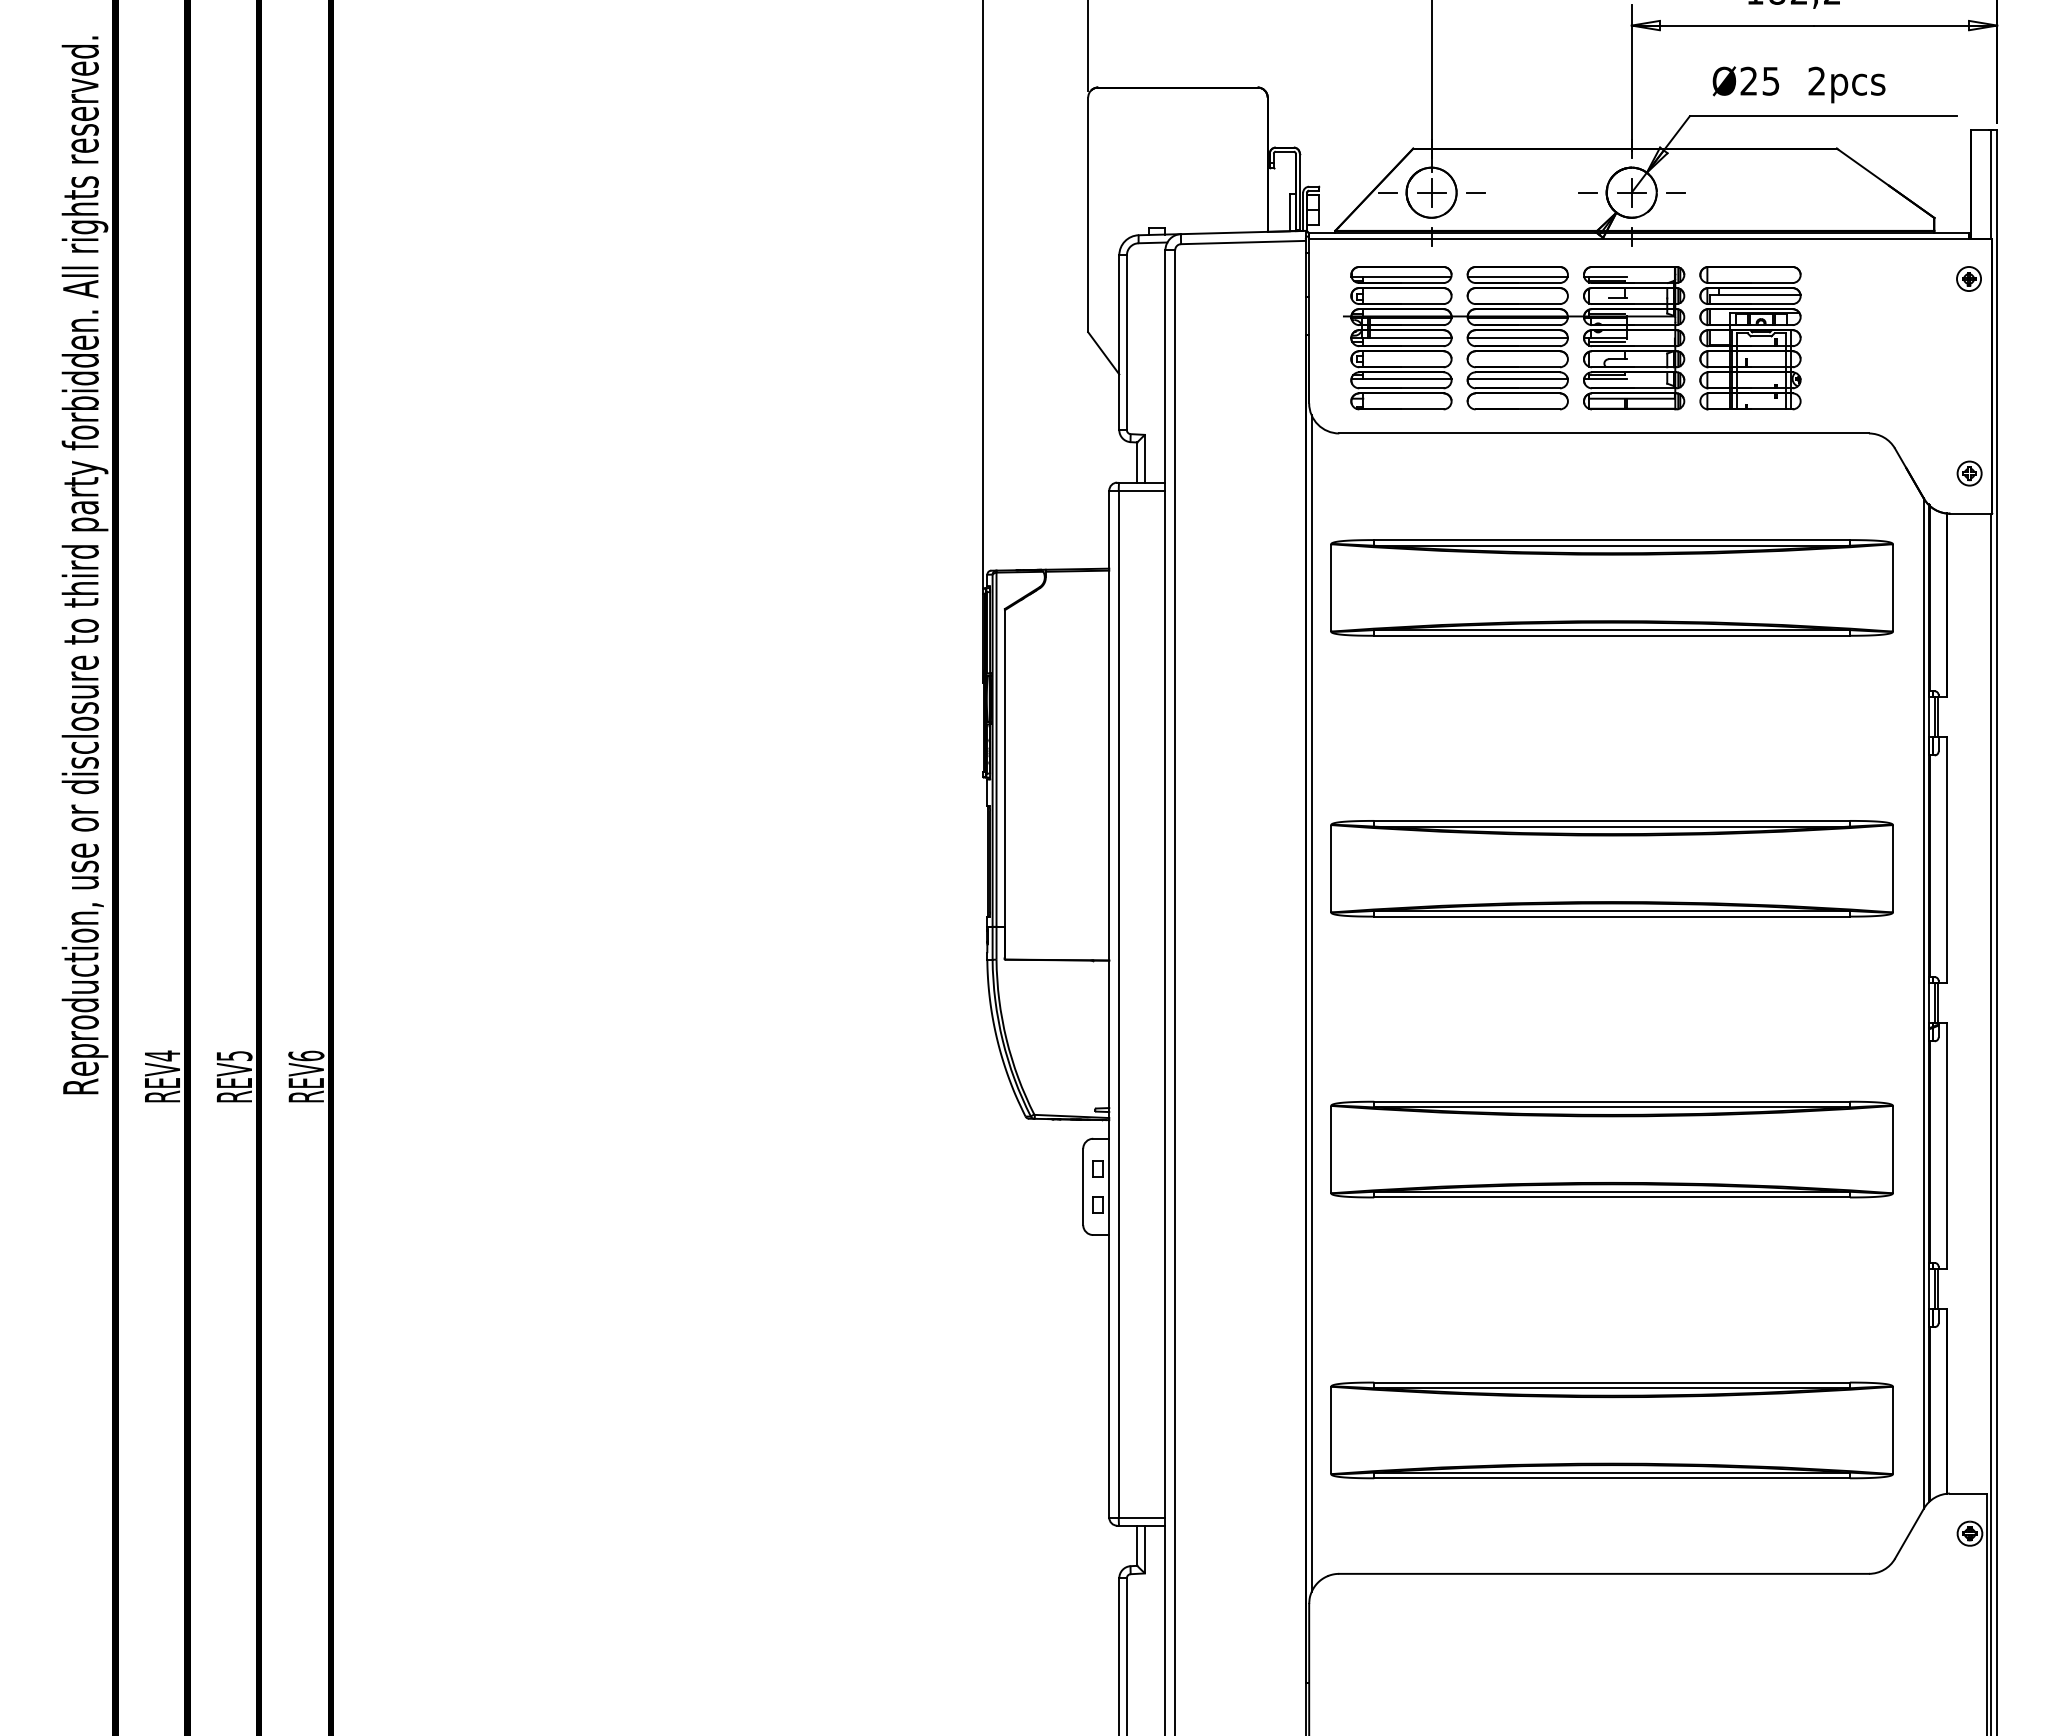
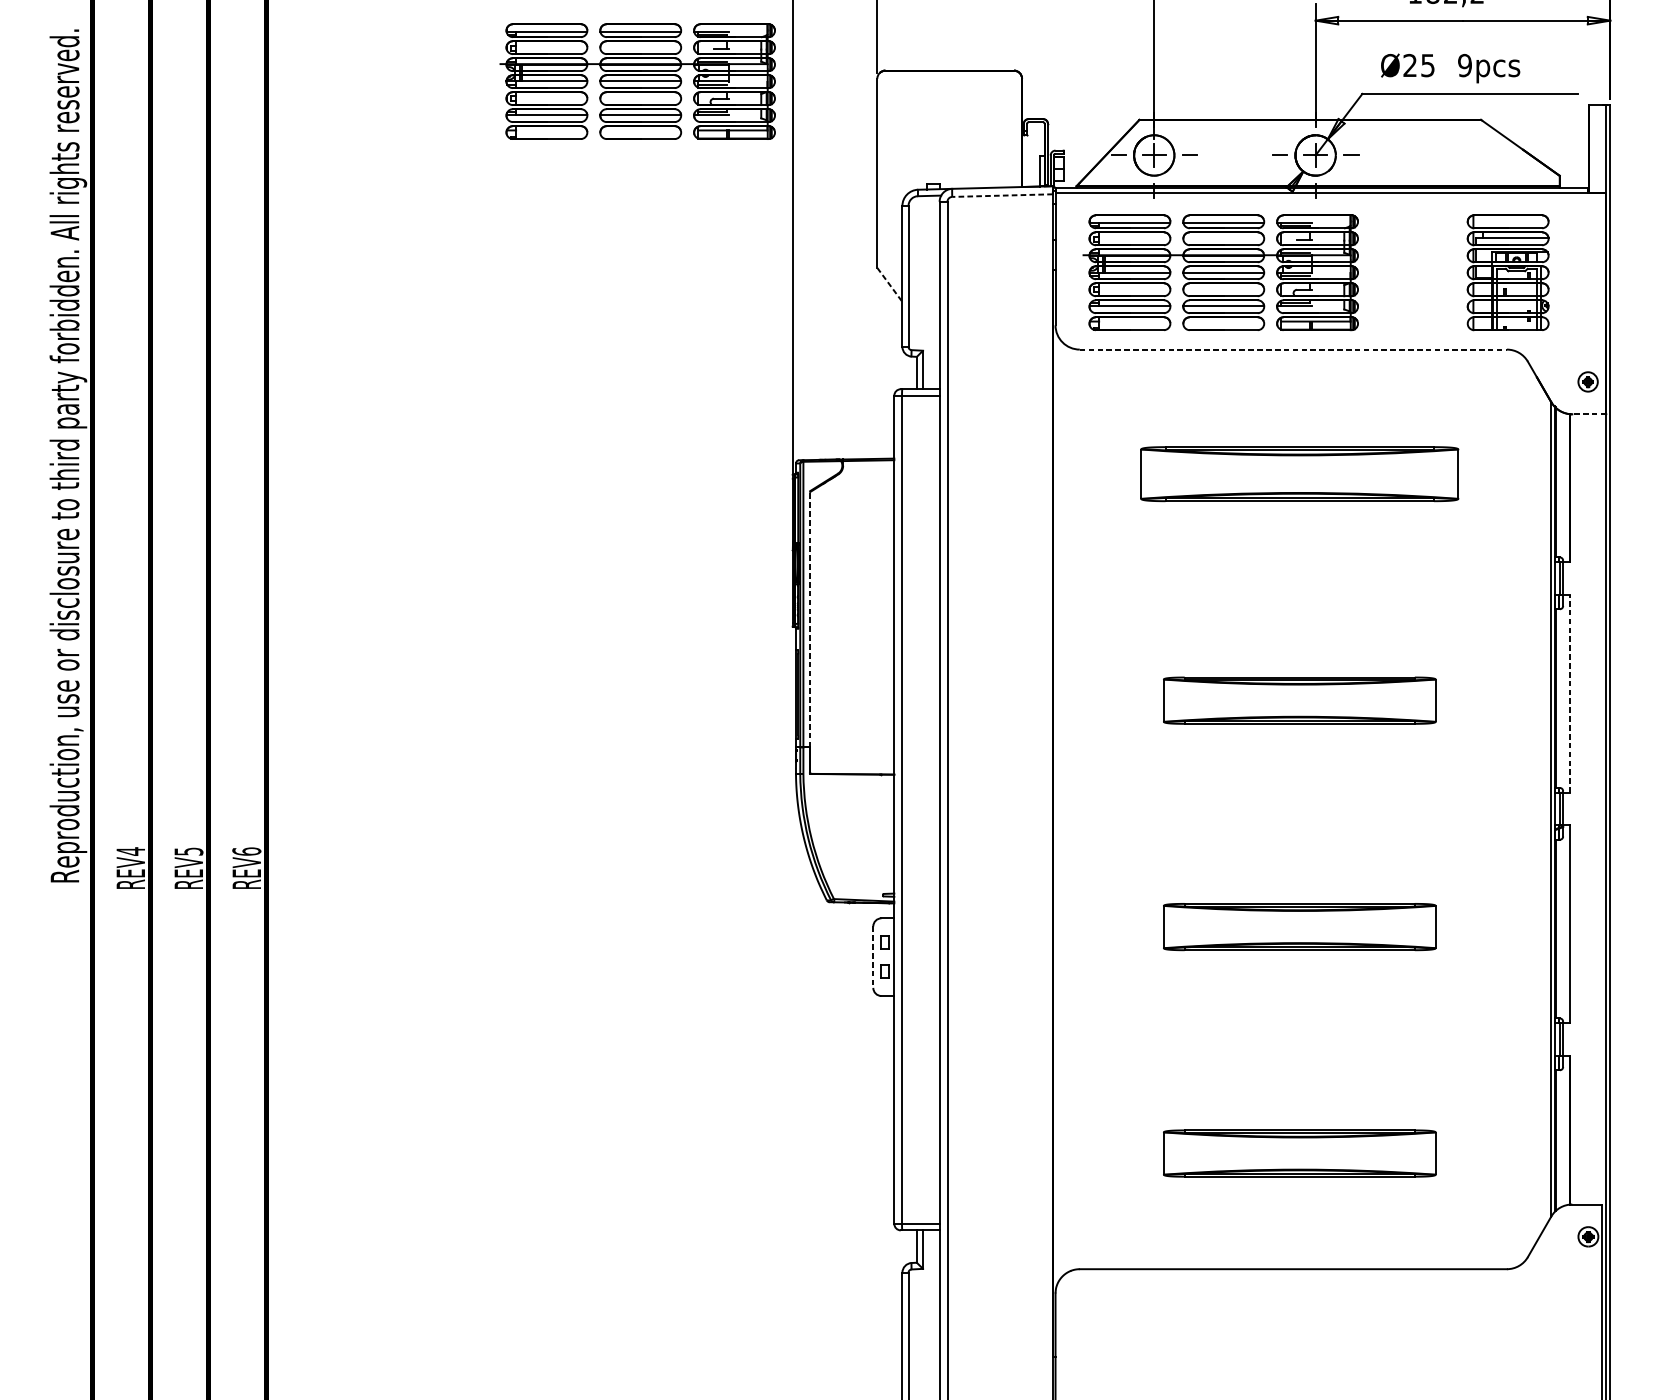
text: (1816, 80) -> (1464, 64), 2pcs -> 9pcs
part: (791, 101) -> (638, 81), added
line: (1242, 242) -> (1001, 195), solid -> dashed
part: (1968, 278) -> (1587, 224), removed
part: (1750, 338) -> (1508, 273), moved
line: (1104, 353) -> (890, 285), solid -> dashed
line: (1604, 433) -> (1293, 349), solid -> dashed
line: (1970, 513) -> (1588, 414), solid -> dashed
part: (1611, 587) -> (1299, 473), size x0.7
line: (1004, 767) -> (809, 618), solid -> dashed
line: (1947, 860) -> (1570, 693), solid -> dashed
part: (1611, 868) -> (1299, 700), size x0.6
line: (1311, 1003) -> (1057, 809), removed
part: (1611, 1149) -> (1299, 927), size x0.6
line: (1083, 1187) -> (873, 957), solid -> dashed
part: (1611, 1430) -> (1299, 1153), size x0.6

